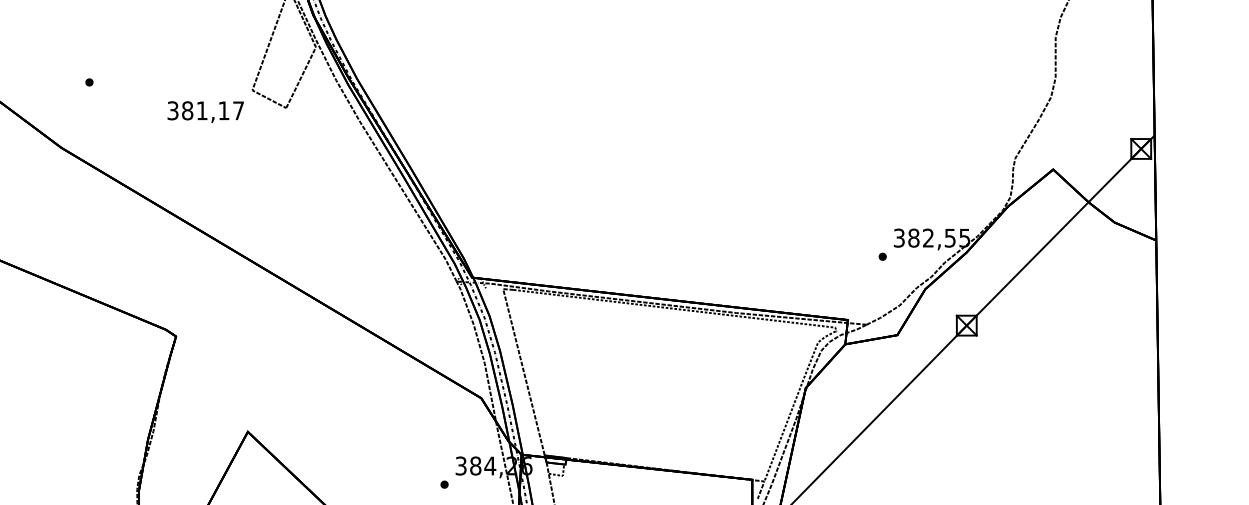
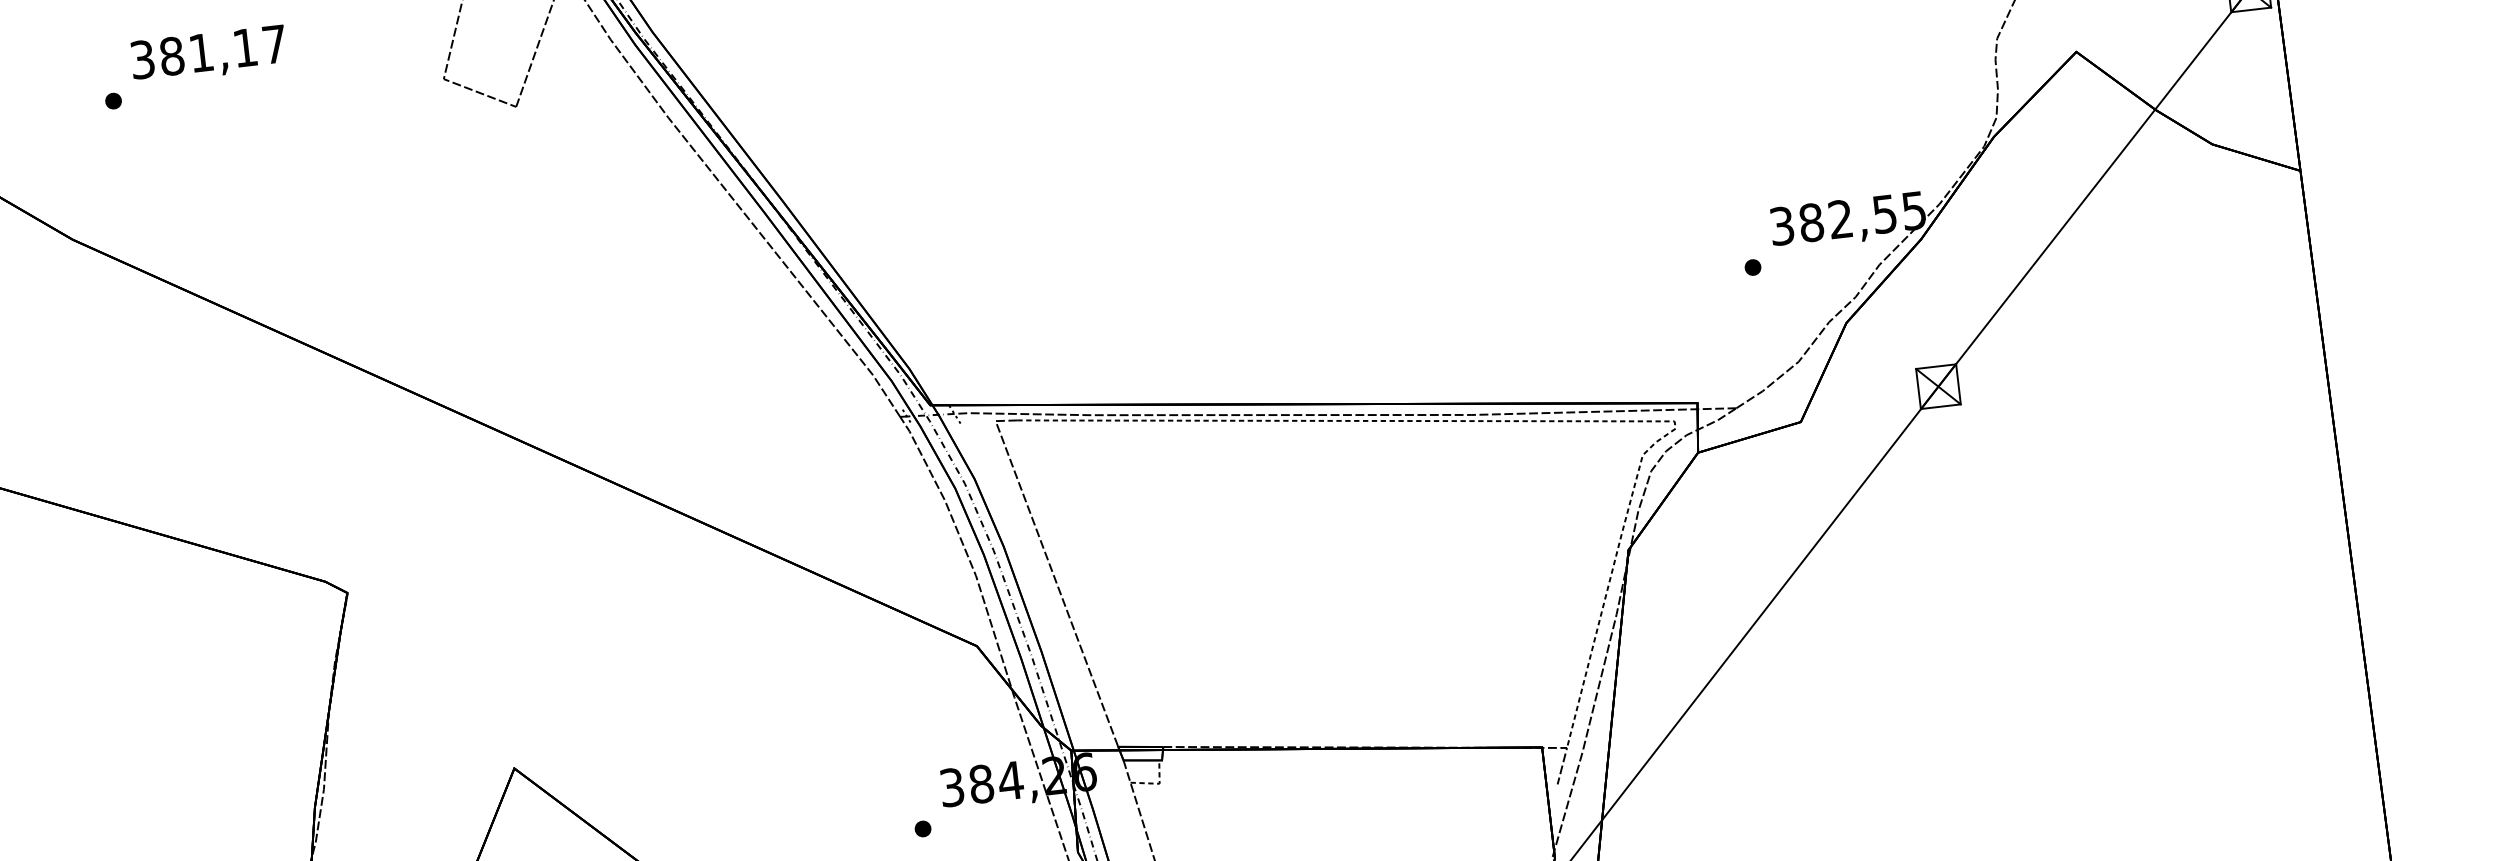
text: (205, 111) -> (208, 53), moved

